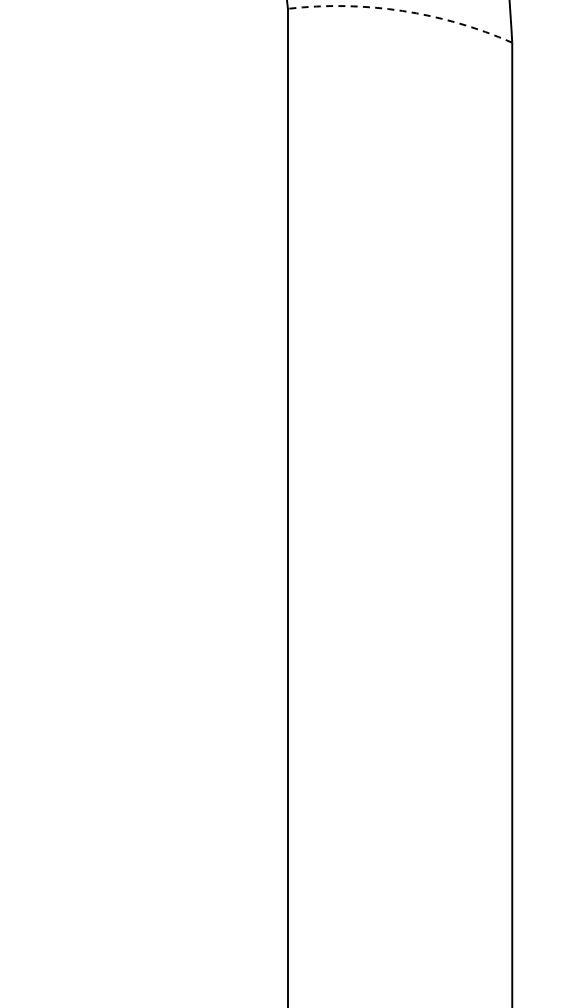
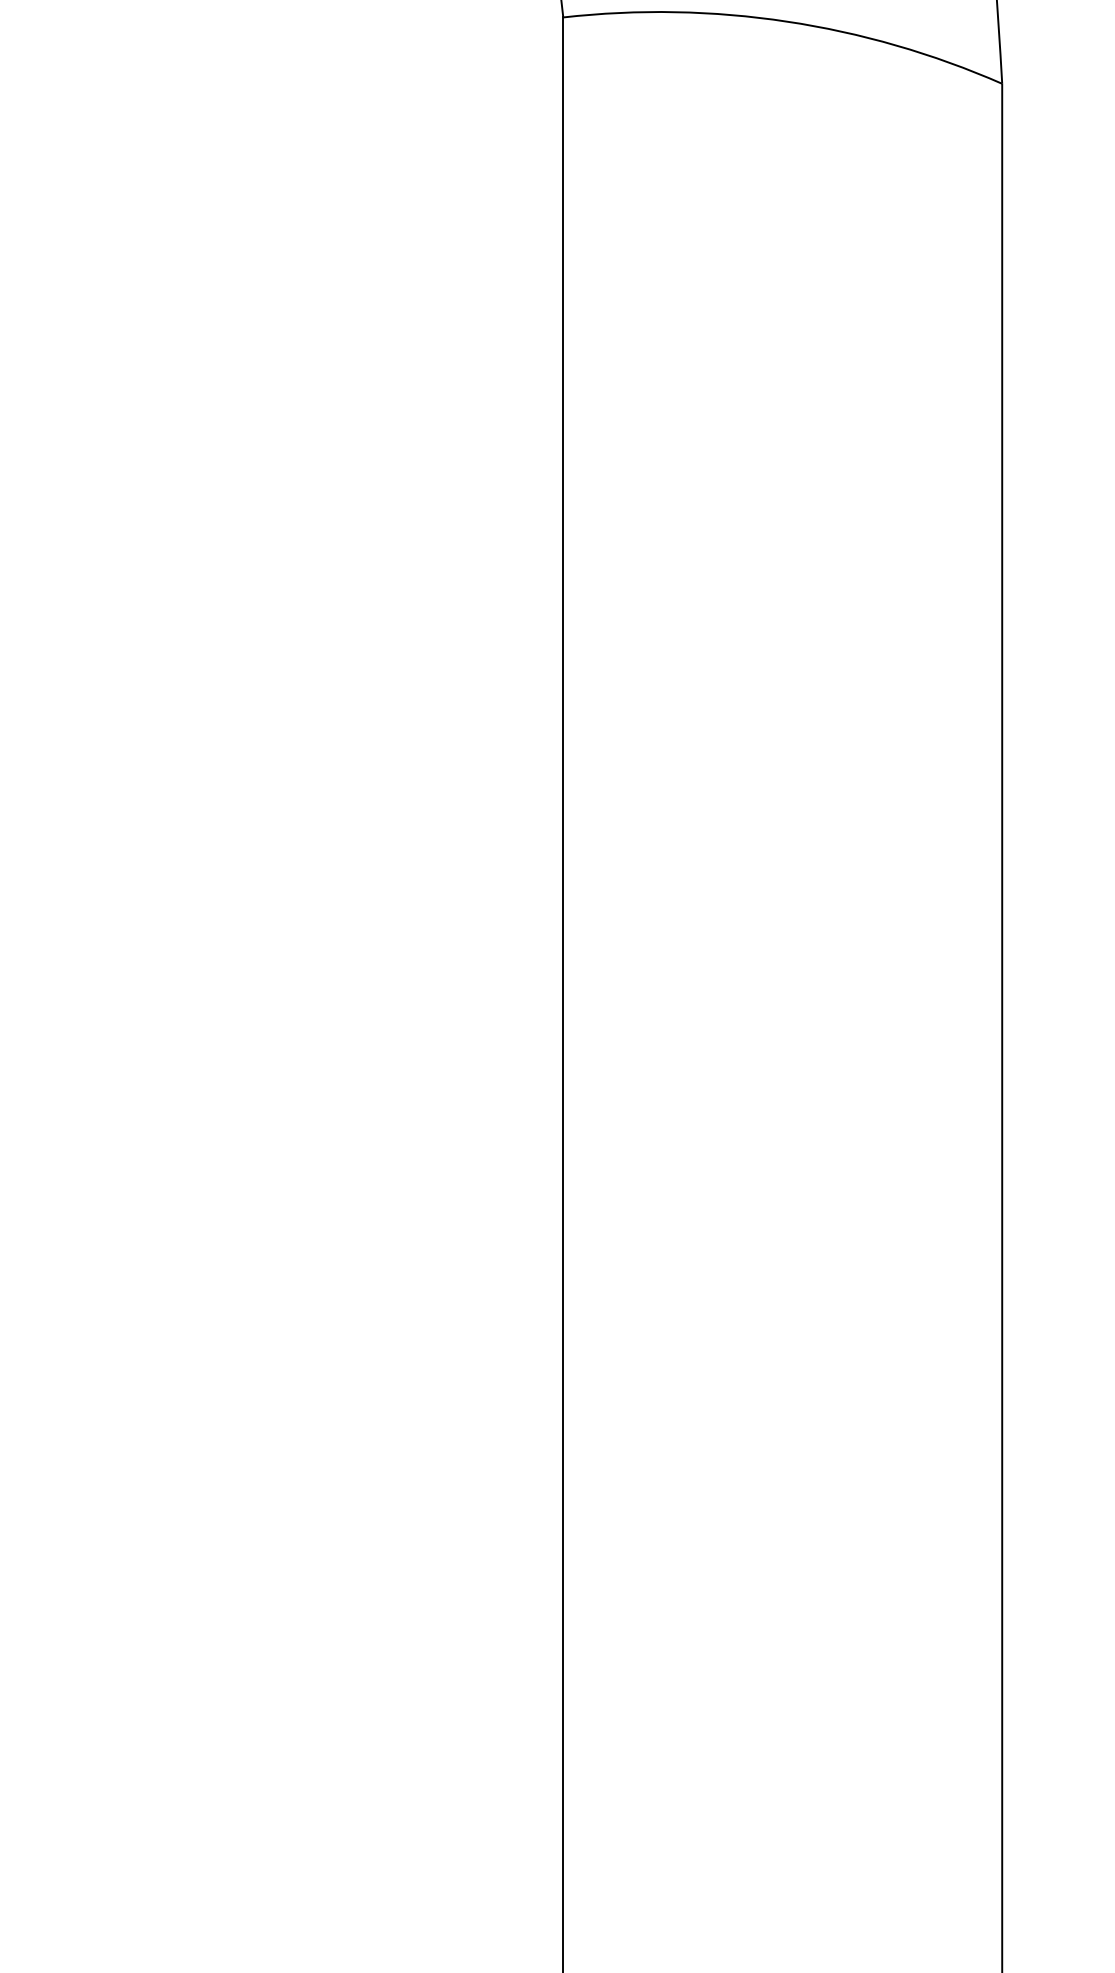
arc: (402, 10) -> (787, 20), dashed -> solid

